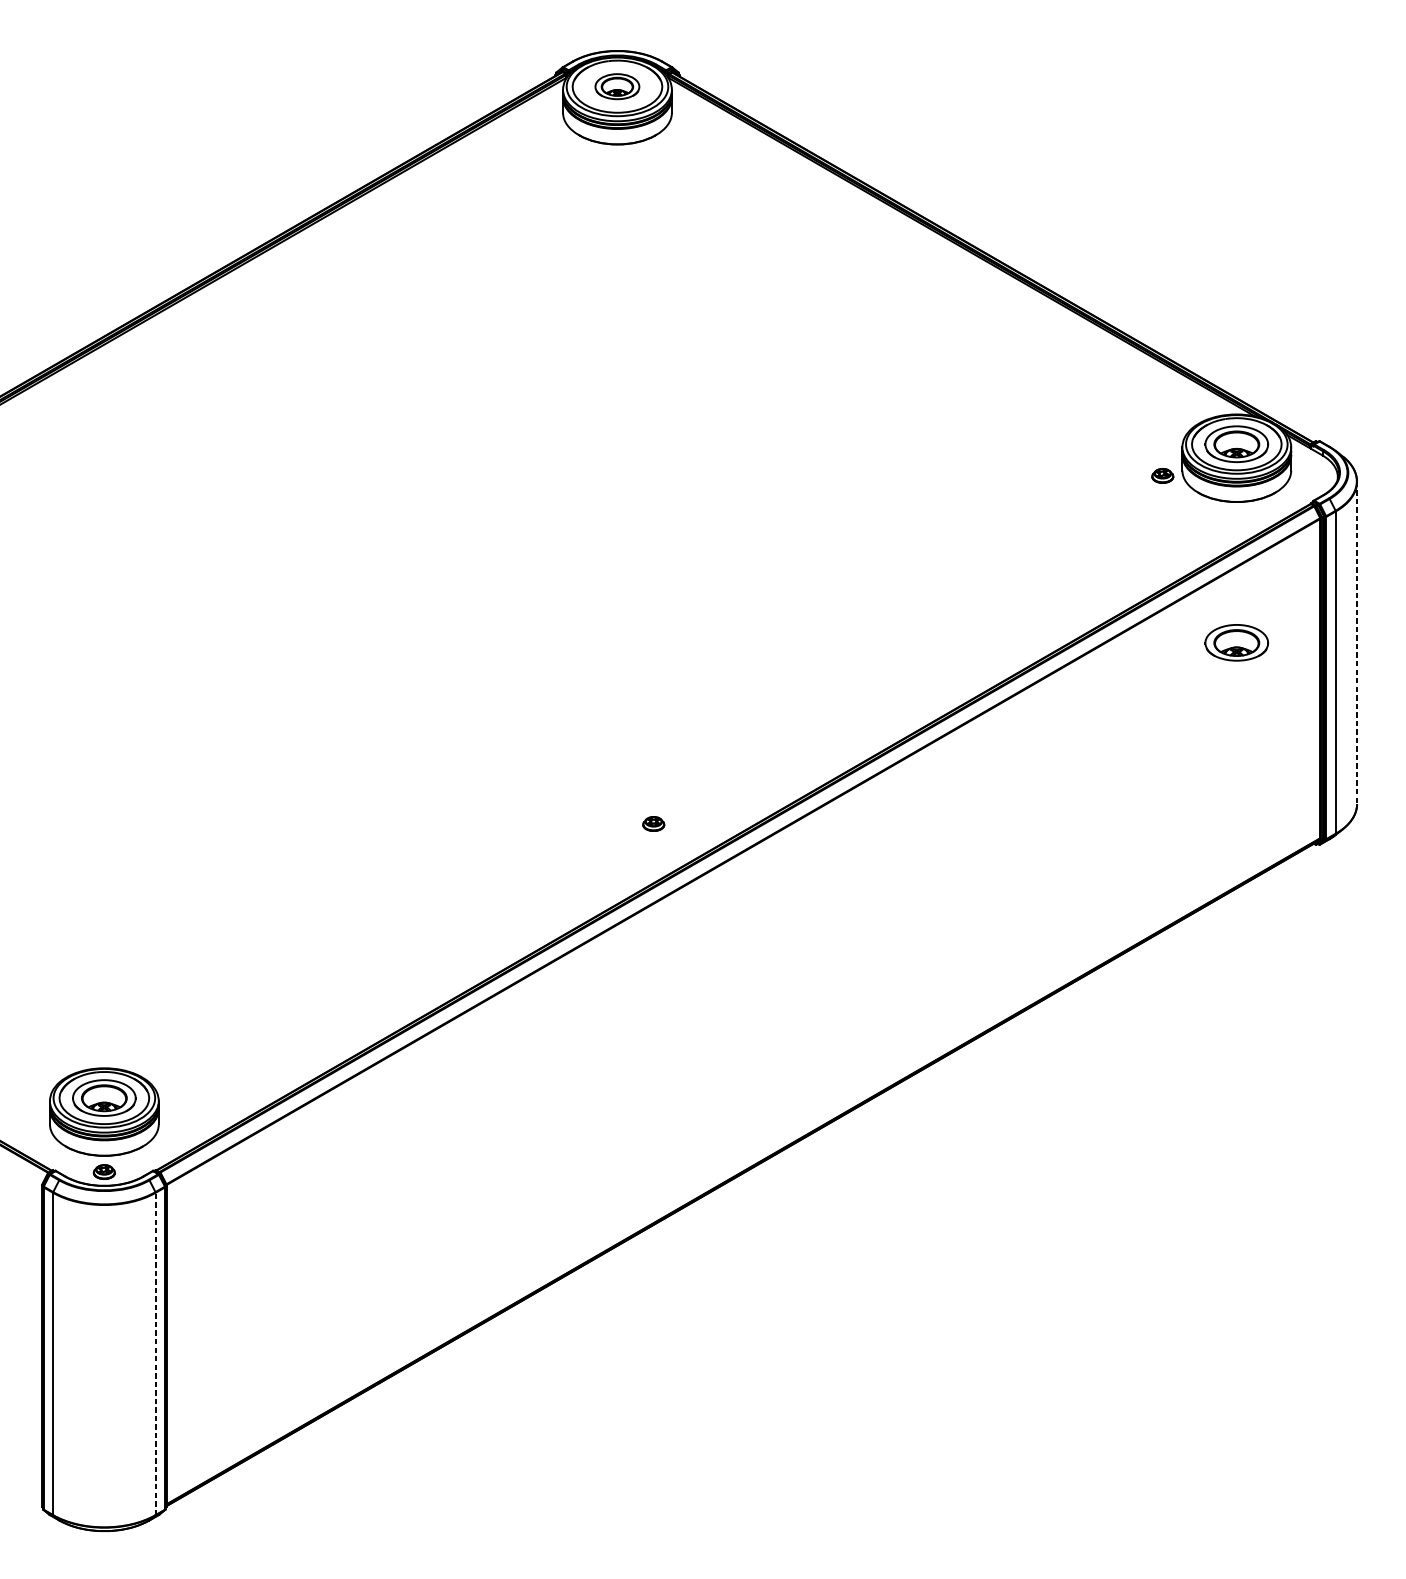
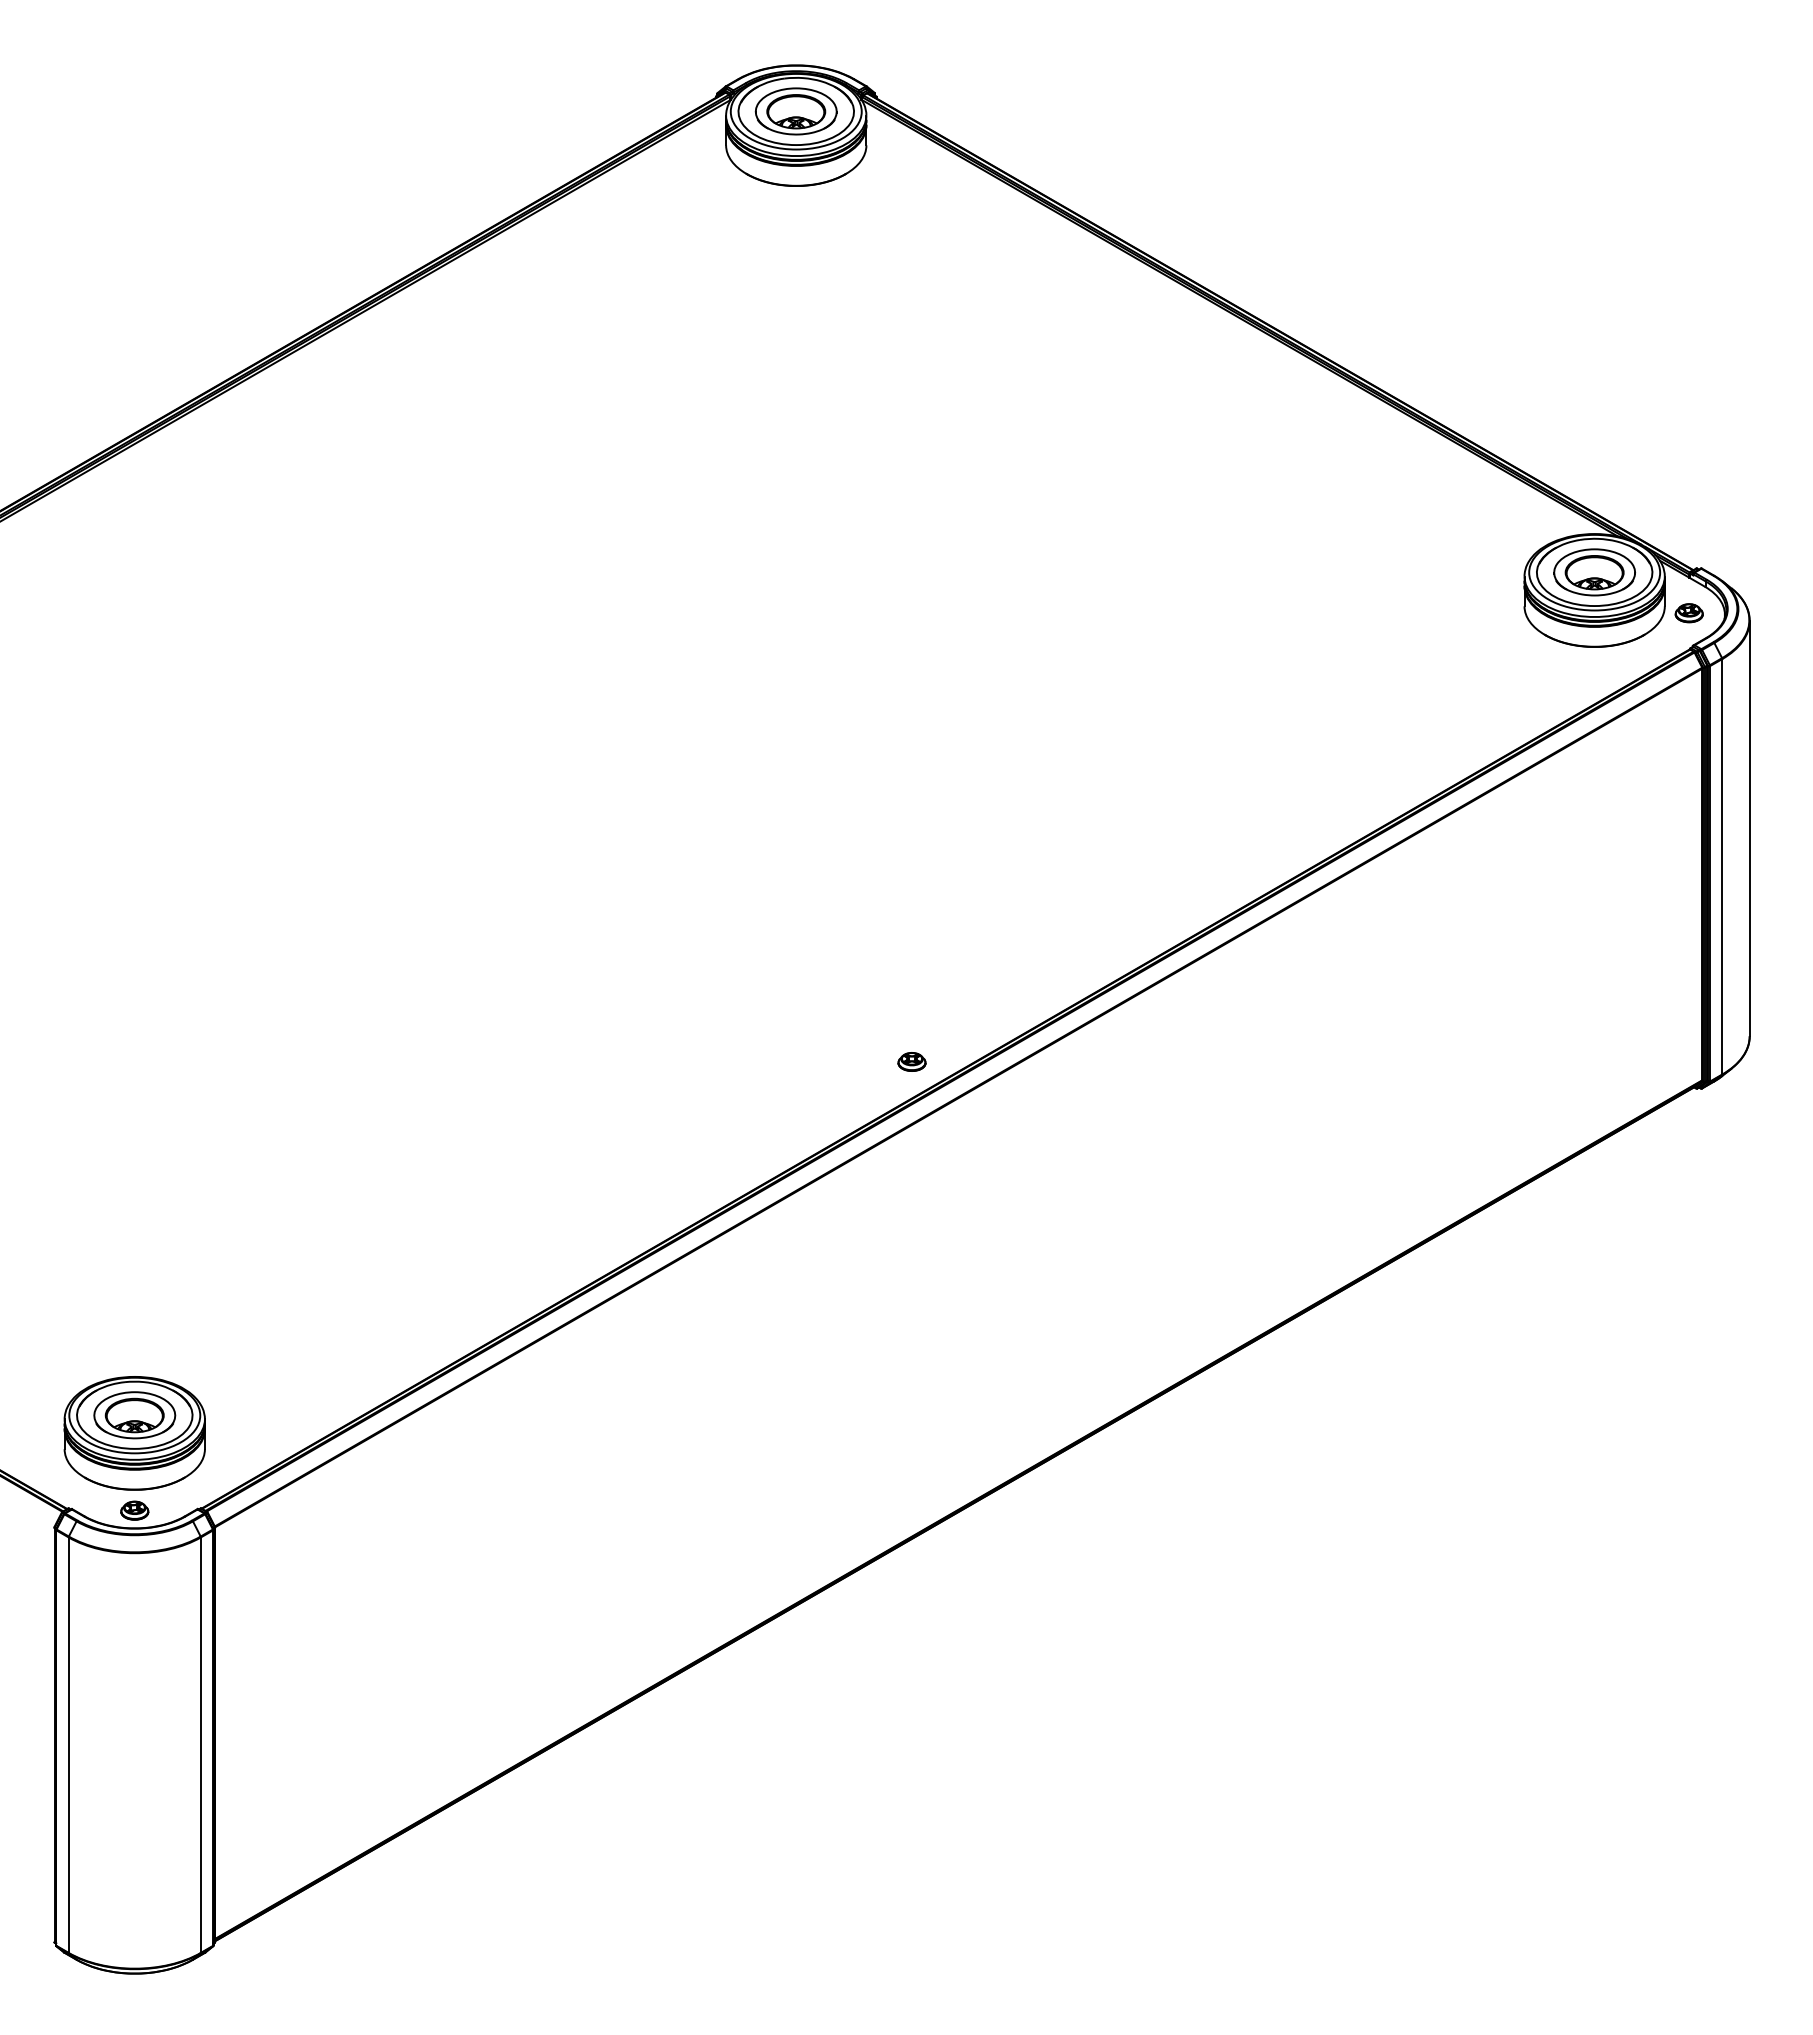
part: (616, 86) -> (795, 111), size x1.43
part: (1162, 476) -> (1688, 613), moved
part: (1236, 642) -> (1594, 828), removed
line: (1356, 642) -> (1749, 828), dashed -> solid
part: (653, 823) -> (911, 1061), moved
line: (155, 1354) -> (200, 1745), dashed -> solid

